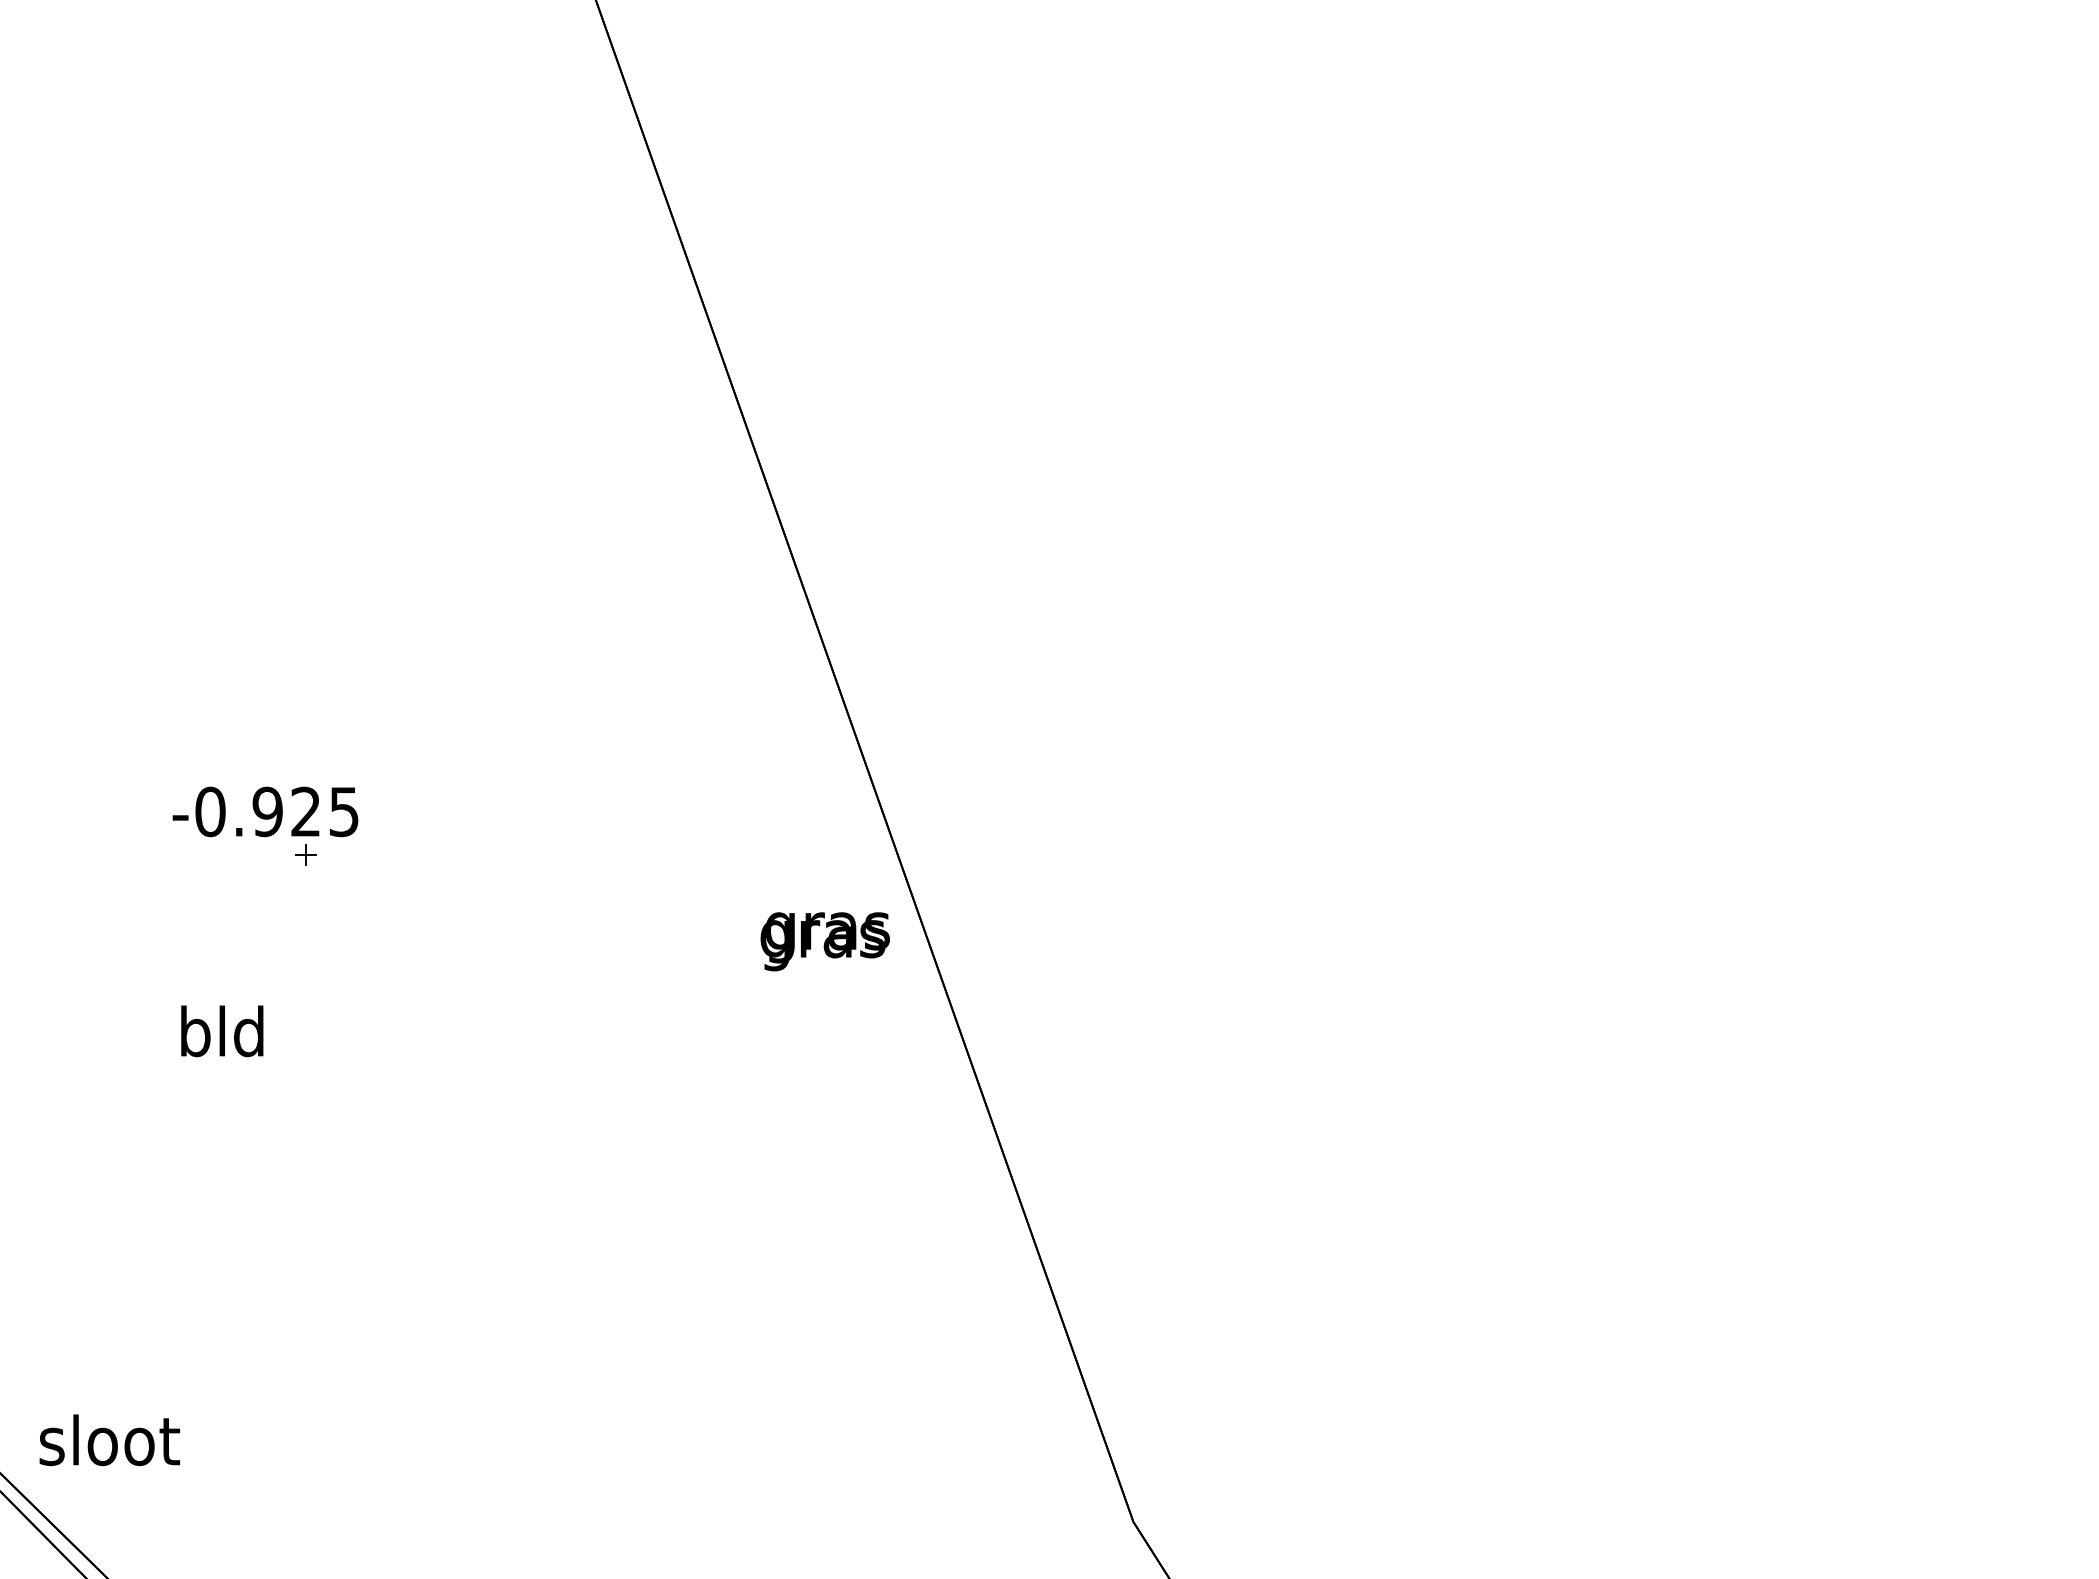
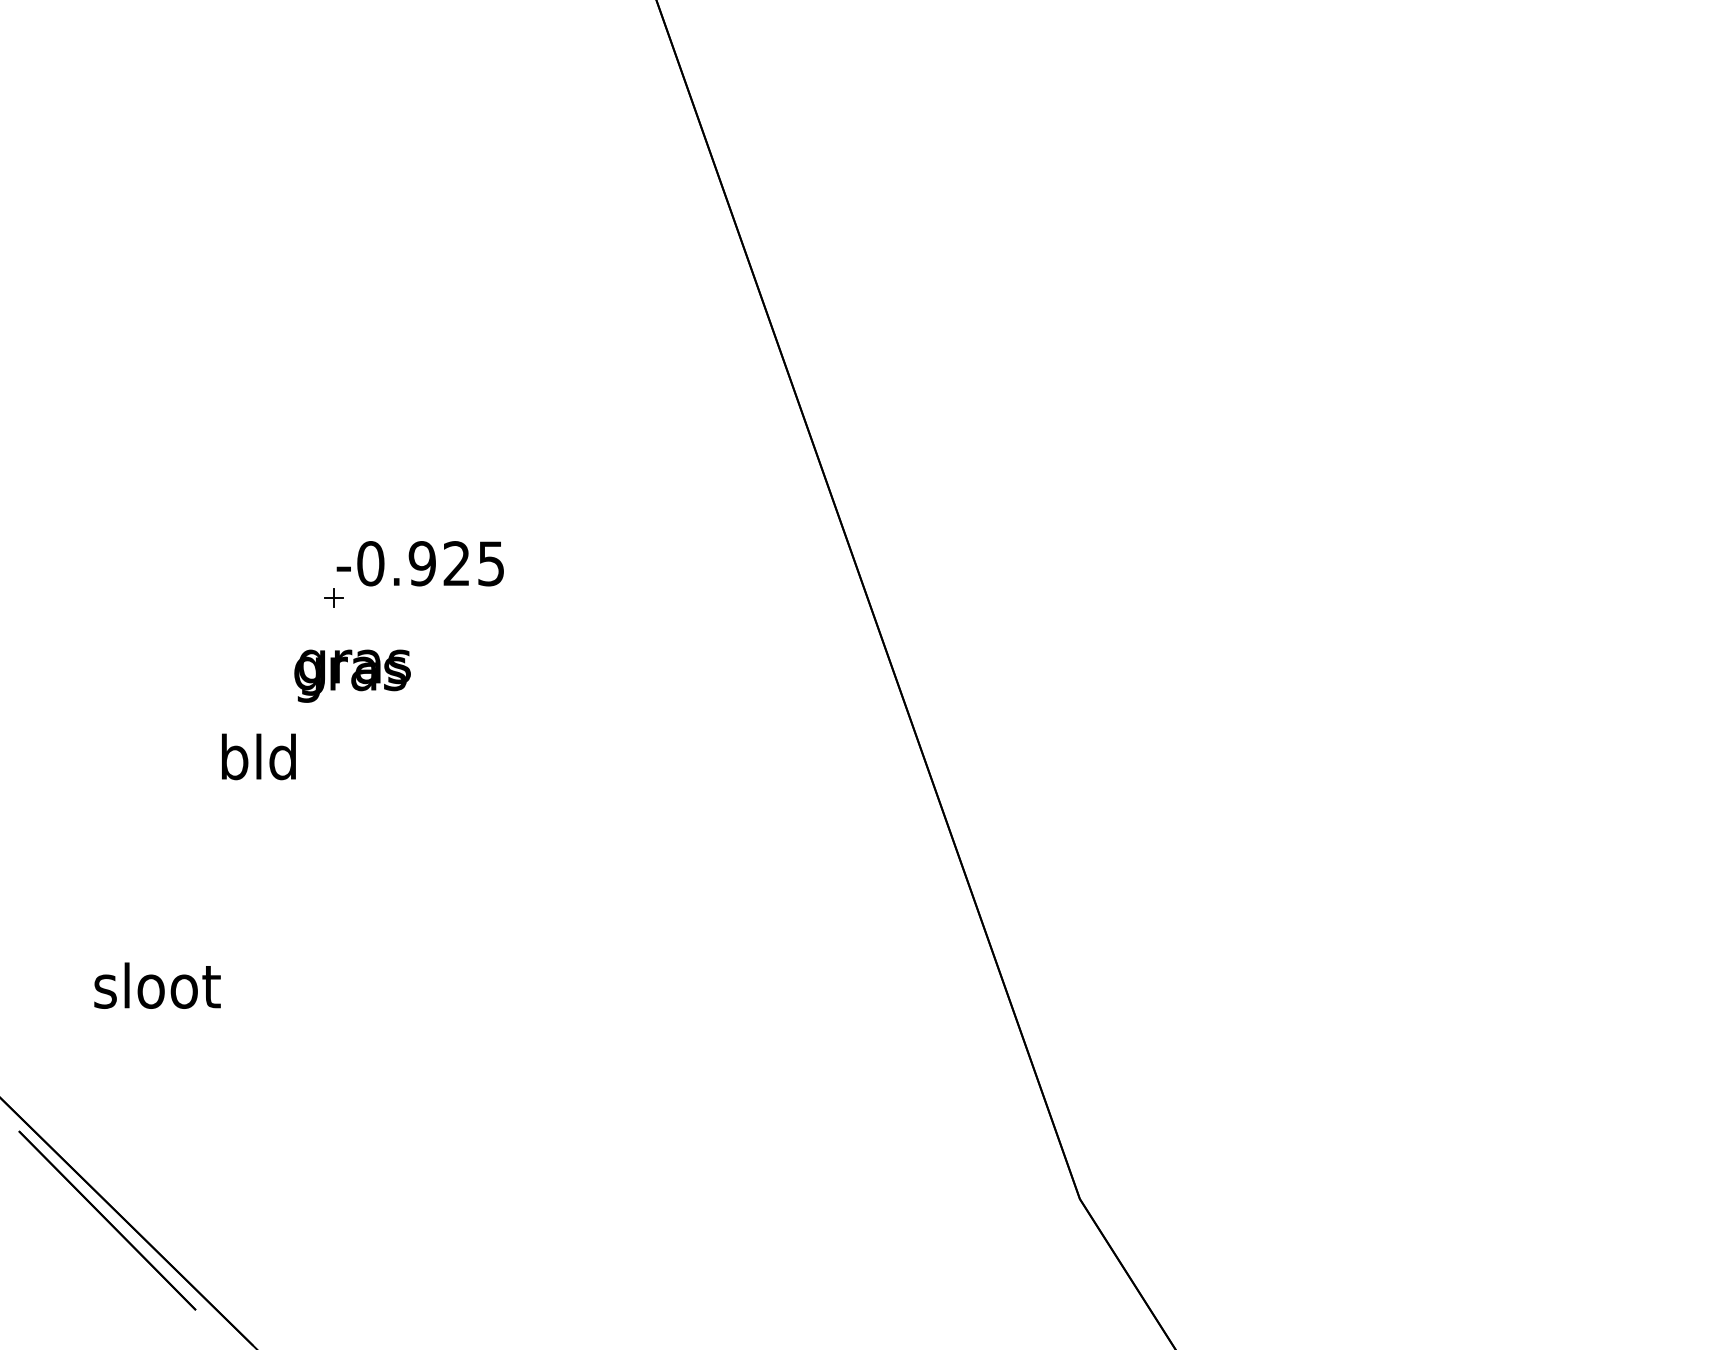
text: (265, 811) -> (420, 563), moved
text: (824, 941) -> (351, 675), moved
text: (109, 1440) -> (157, 985), moved

